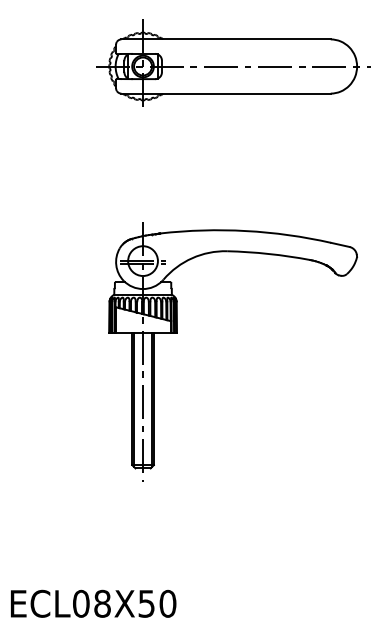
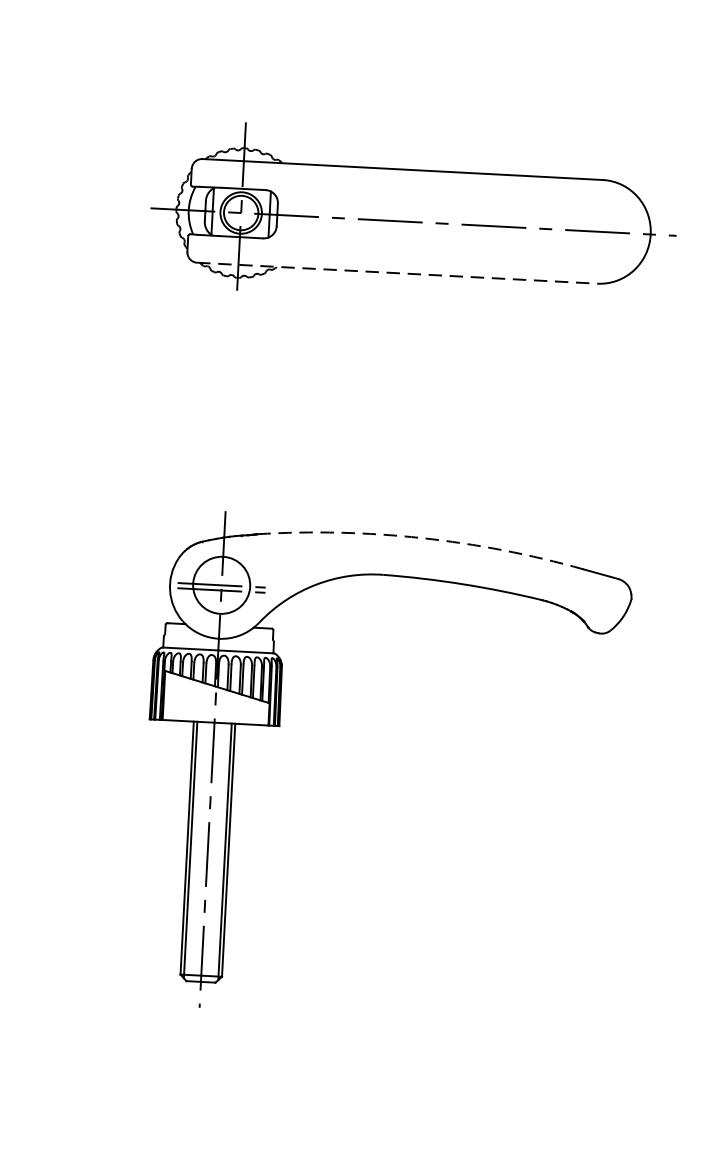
line: (226, 93) -> (398, 273), solid -> dashed
arc: (246, 231) -> (422, 539), solid -> dashed

